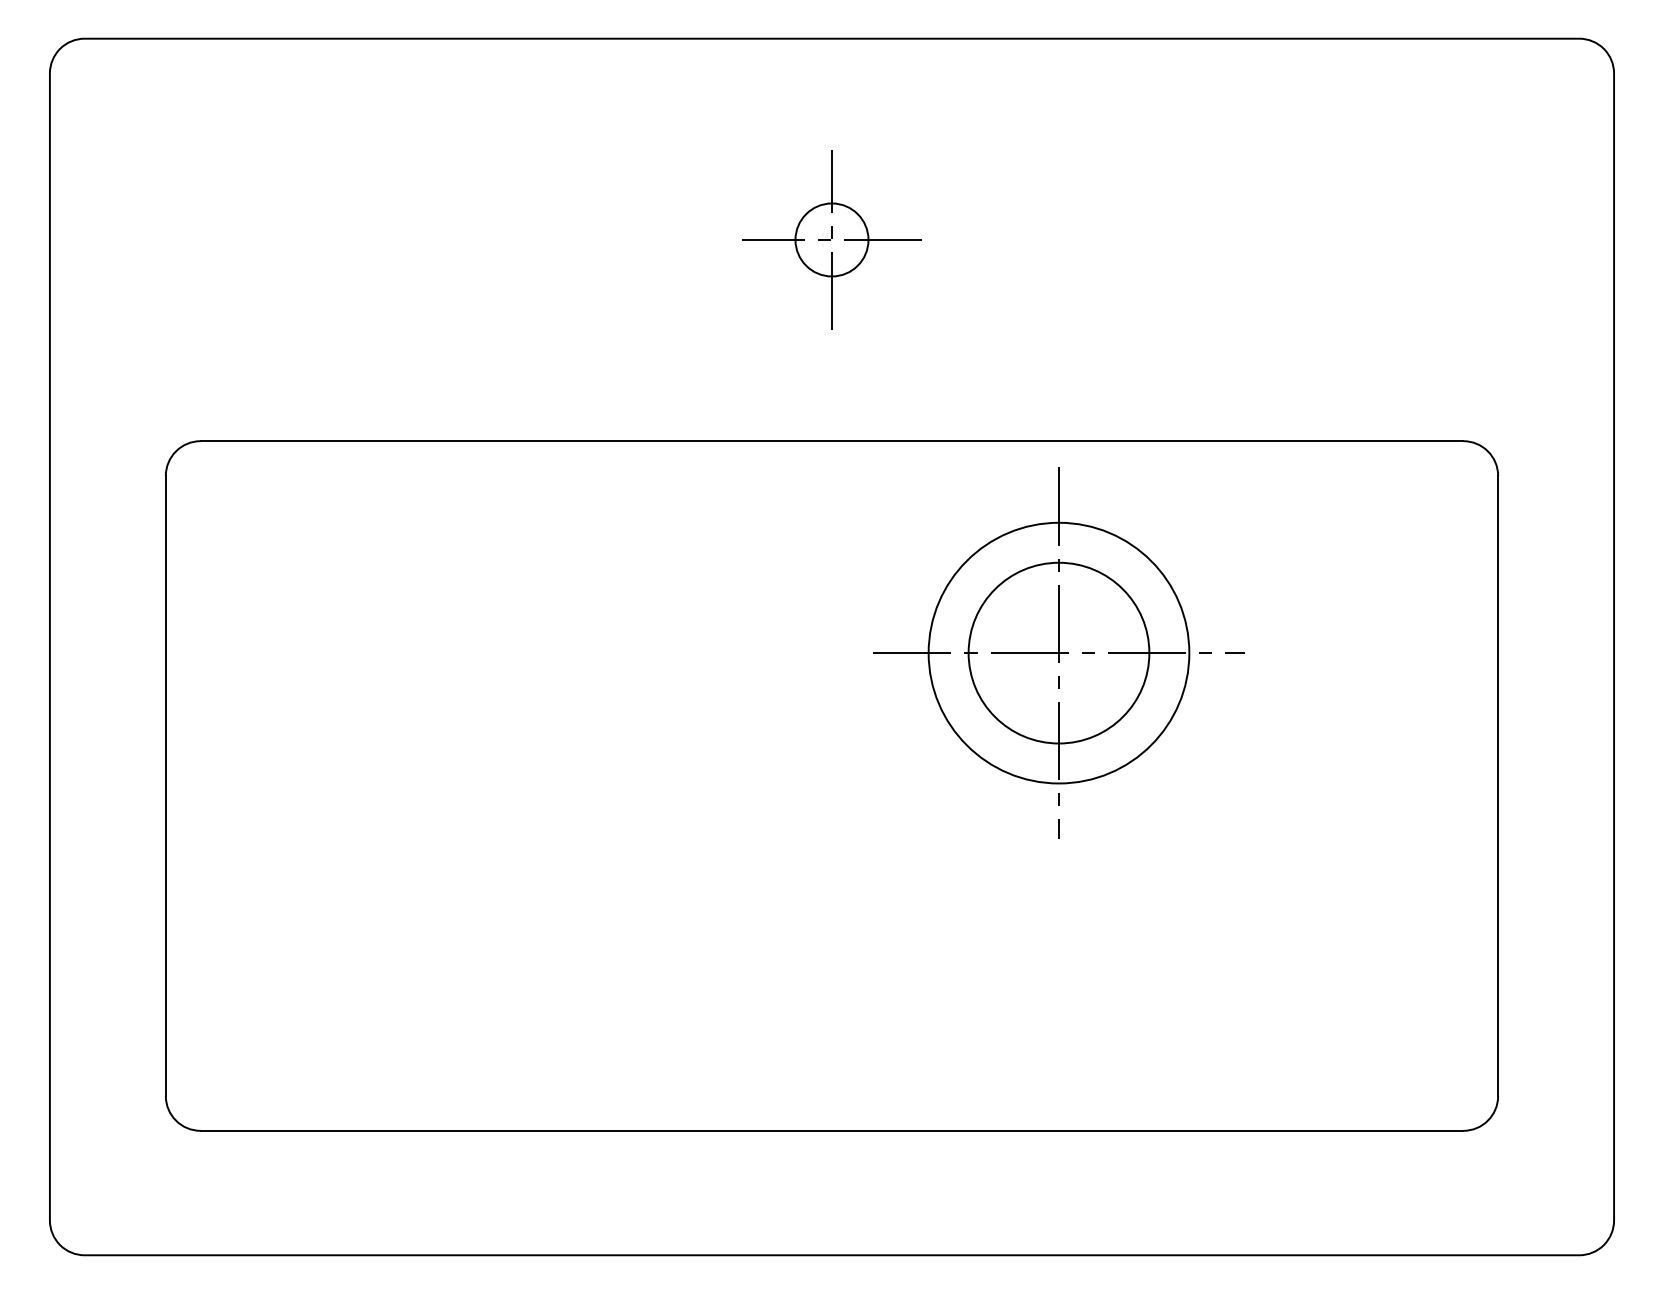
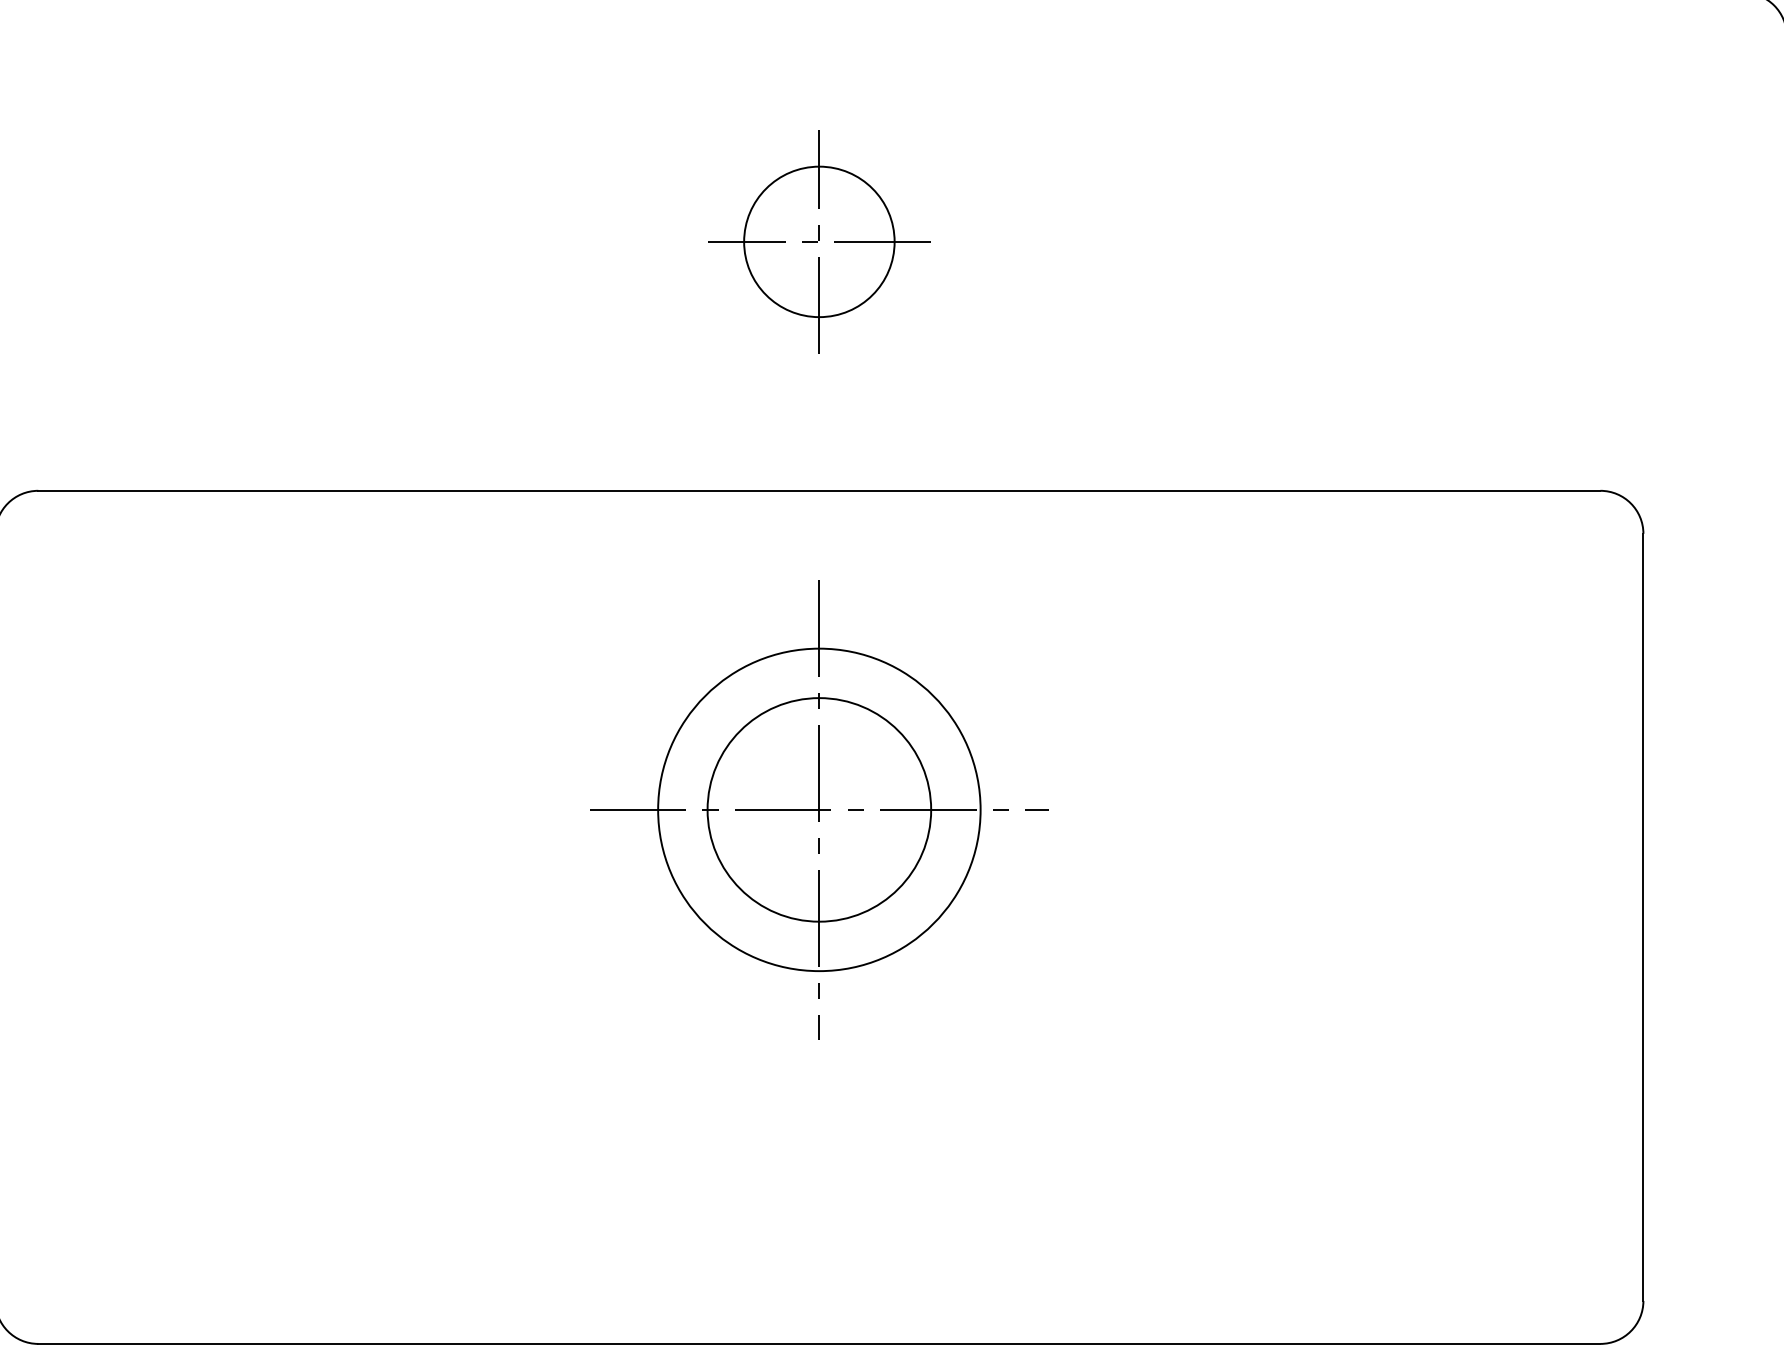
circle: (831, 239) -> (818, 241), size x1.67
part: (1058, 652) -> (818, 809), moved

